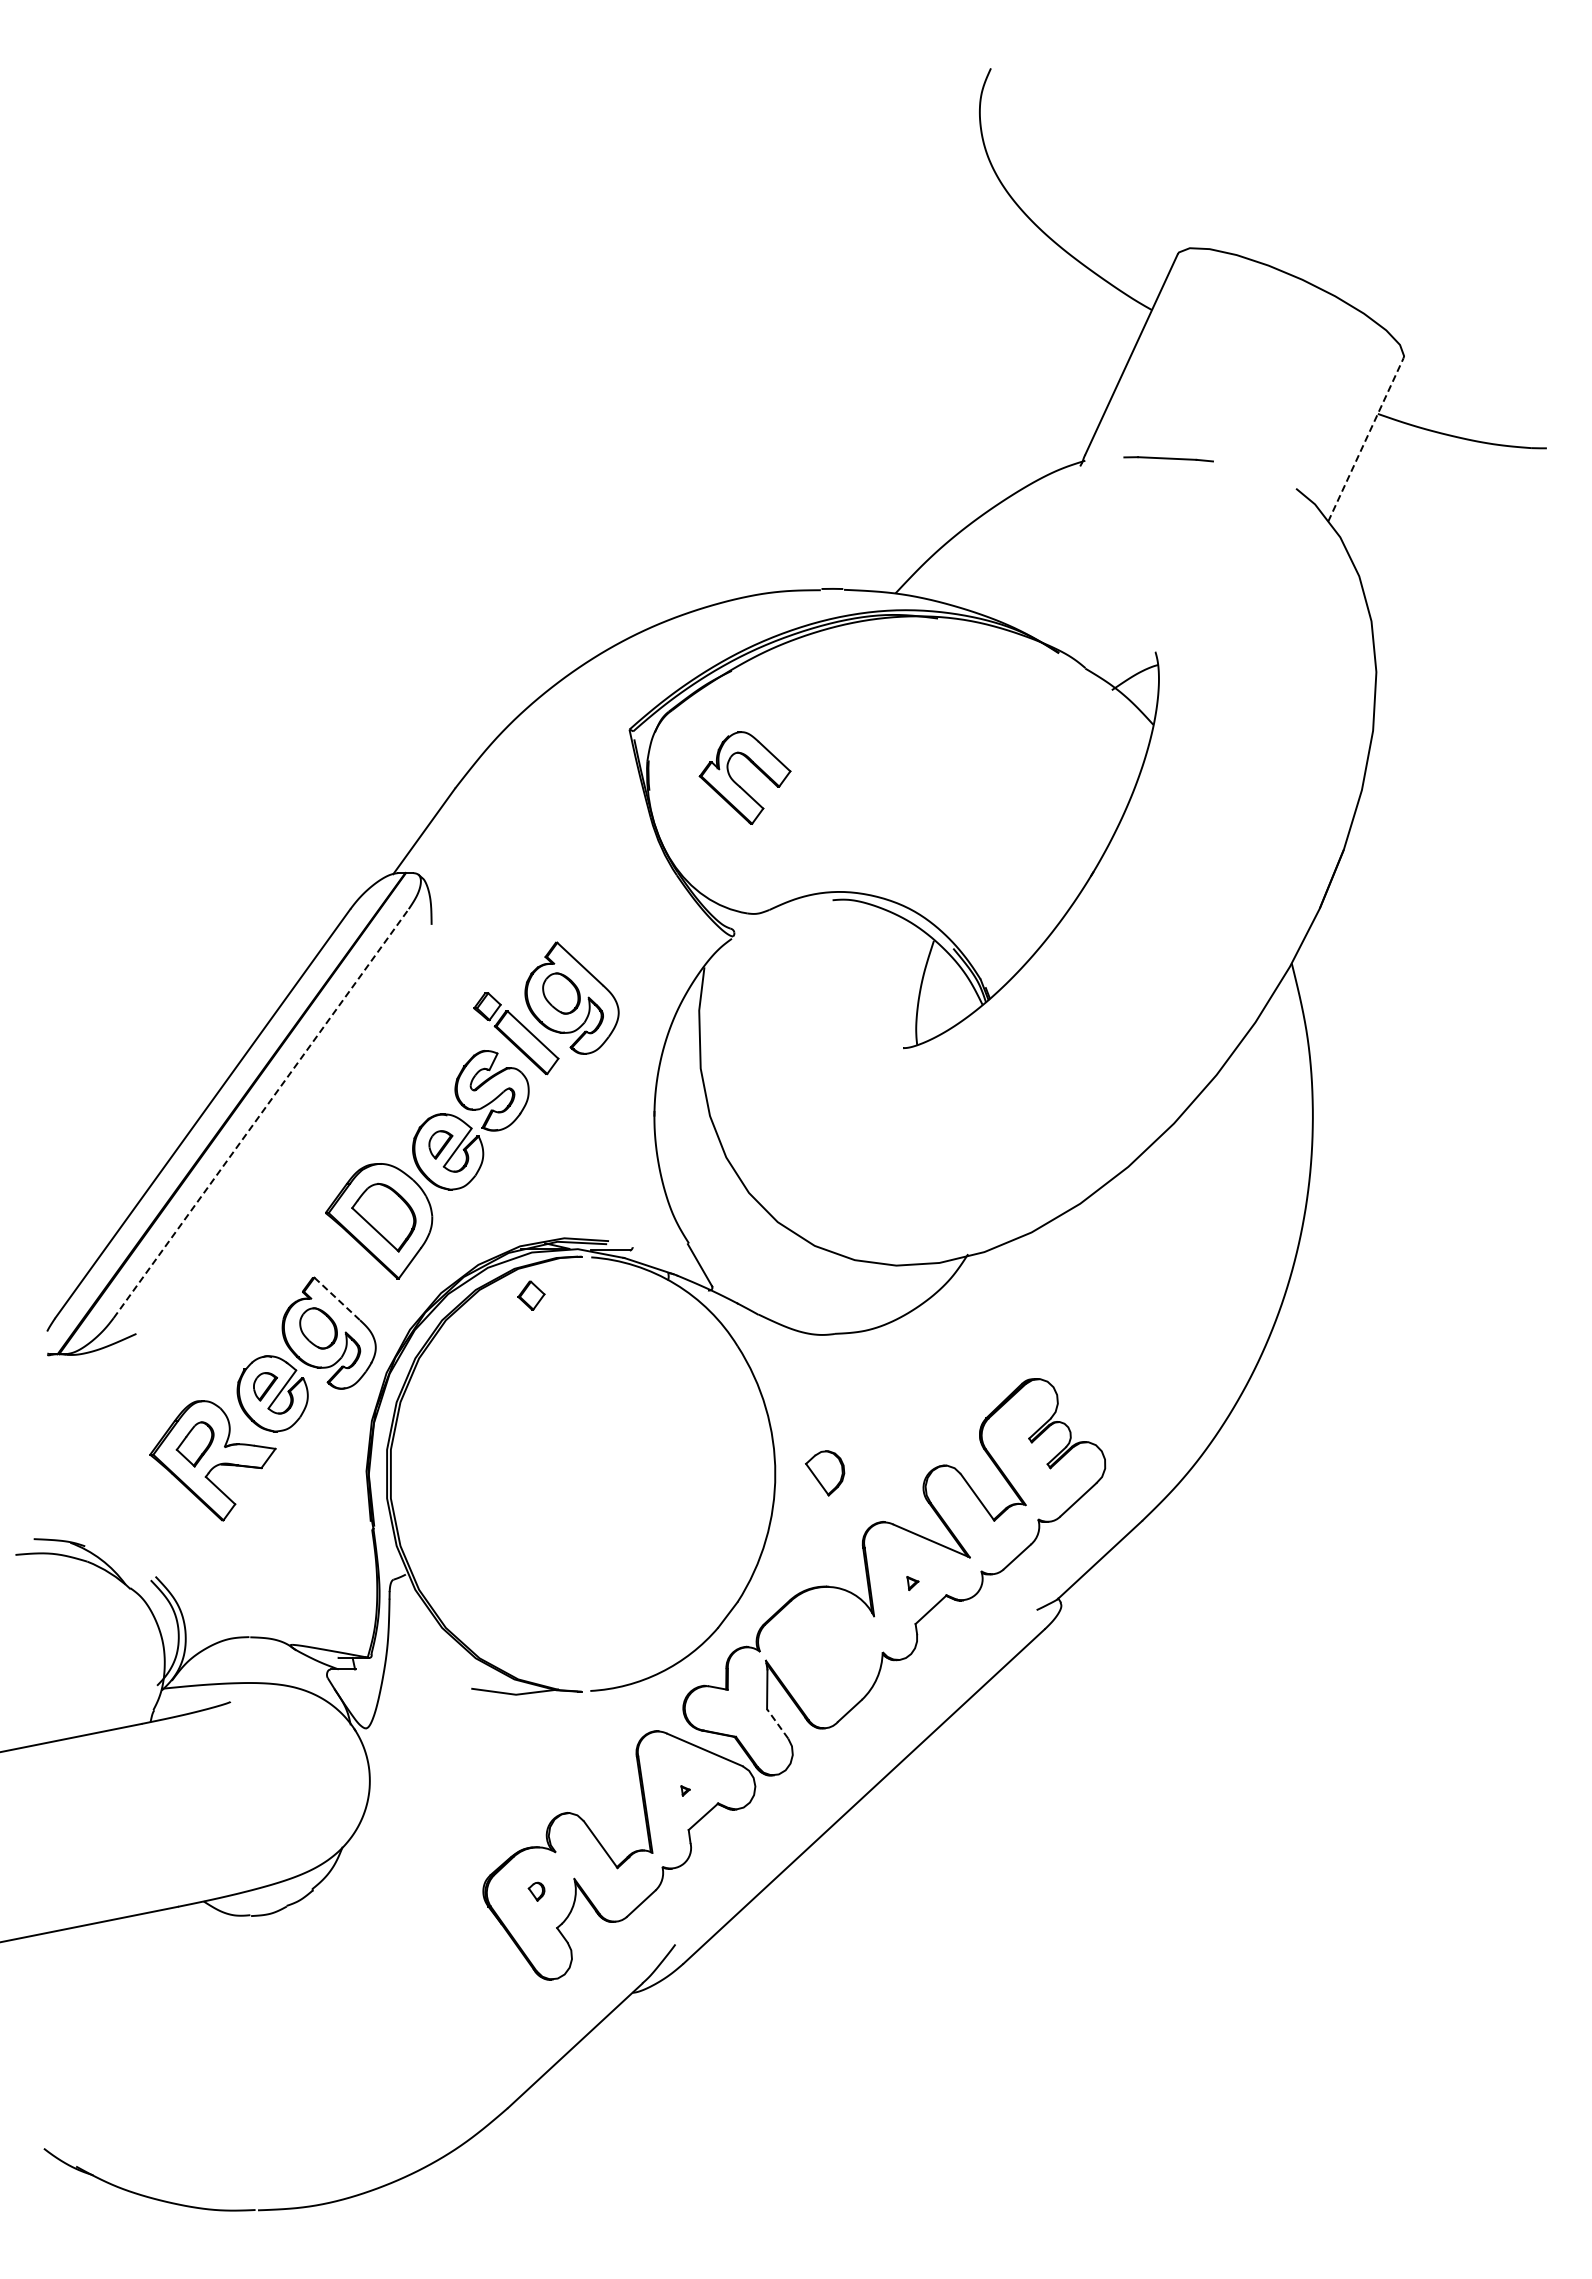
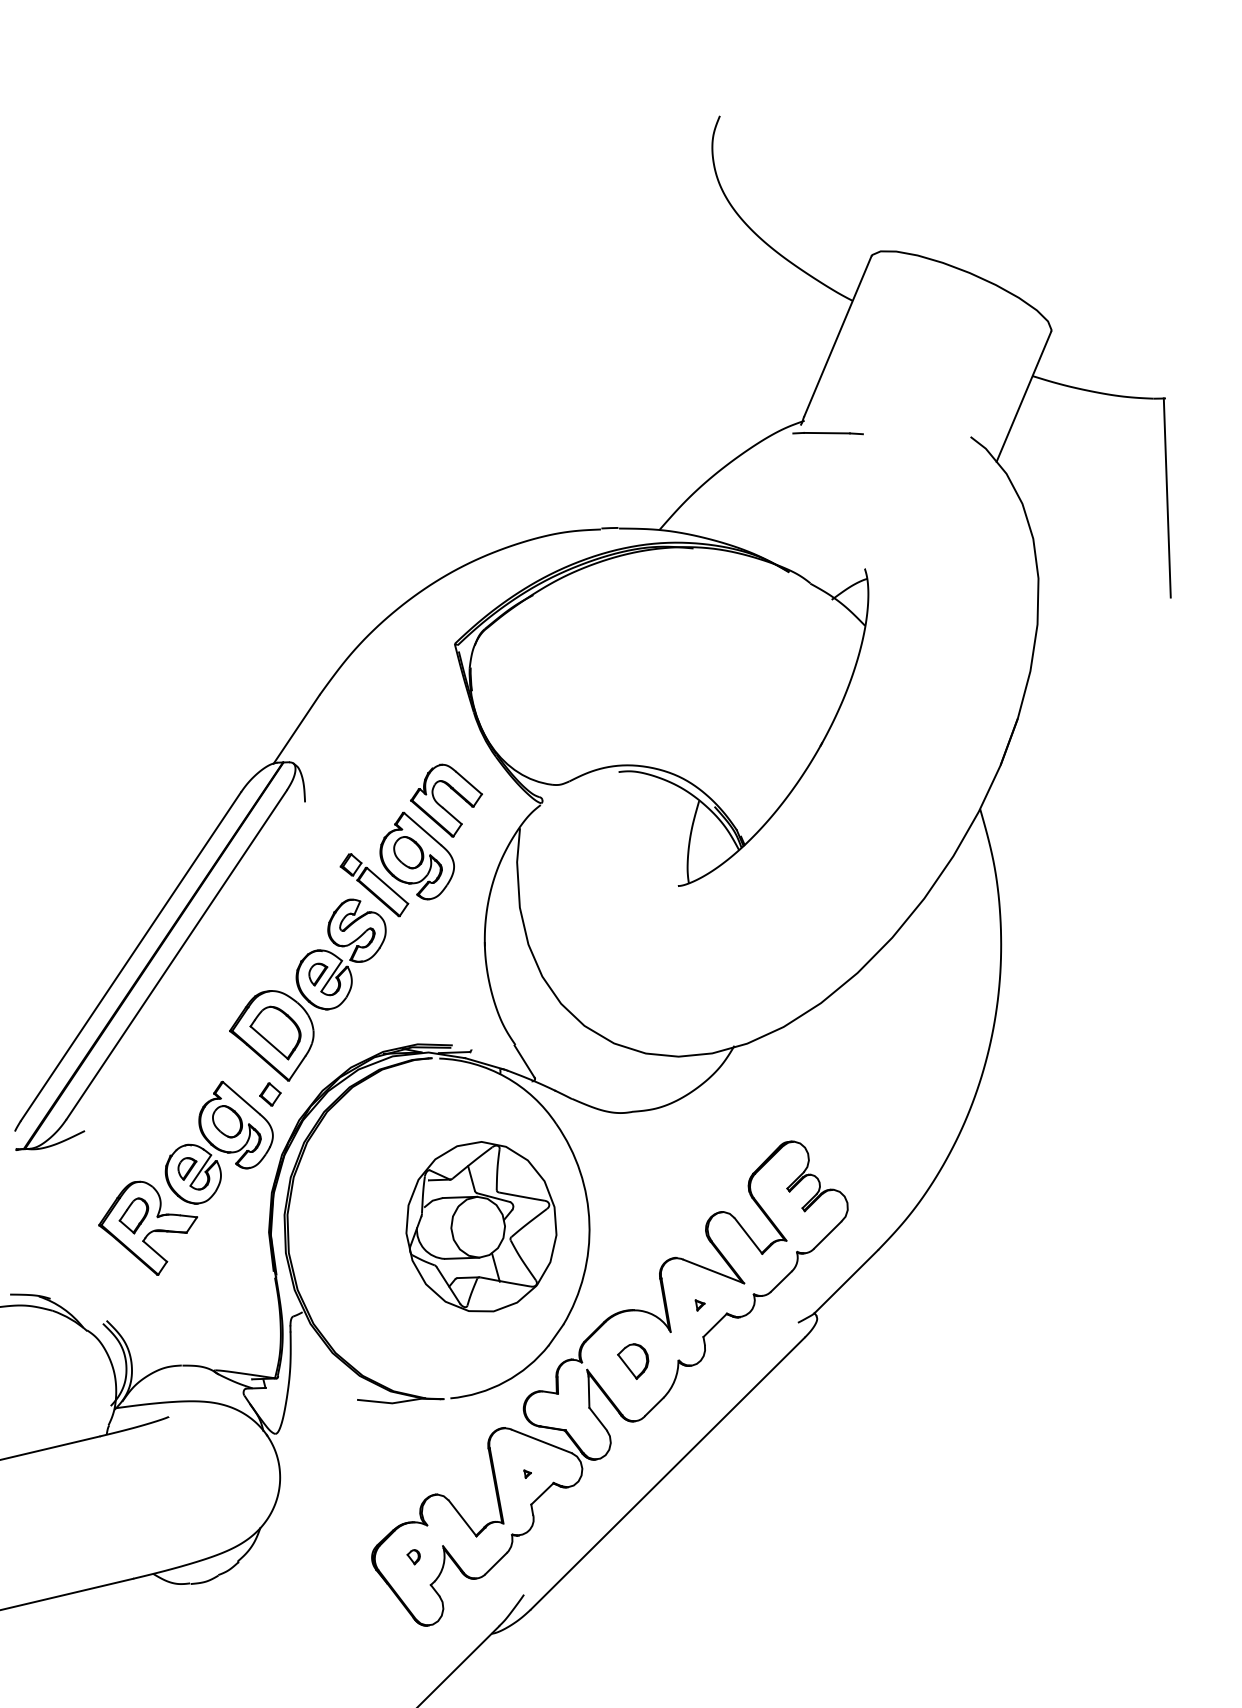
line: (1365, 439) -> (1023, 396), dashed -> solid
line: (1168, 459) -> (827, 433), moved
line: (1544, 575) -> (1167, 498), added
part: (740, 785) -> (443, 806), moved
line: (261, 1113) -> (176, 954), dashed -> solid
part: (531, 1295) -> (270, 1094), moved
line: (337, 1299) -> (241, 1098), dashed -> solid
part: (636, 1473) -> (480, 1226), added
part: (825, 1473) -> (633, 1361), moved
line: (777, 1723) -> (597, 1418), dashed -> solid

